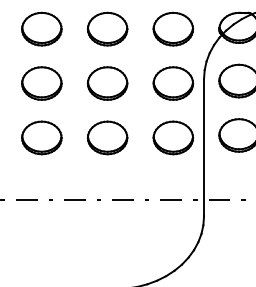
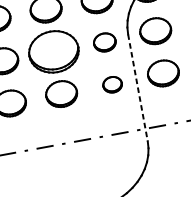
part: (107, 83) -> (53, 51), size x1.6
part: (172, 83) -> (104, 42), size x0.7
part: (172, 137) -> (111, 84), size x0.6
line: (204, 147) -> (138, 87), solid -> dashed

